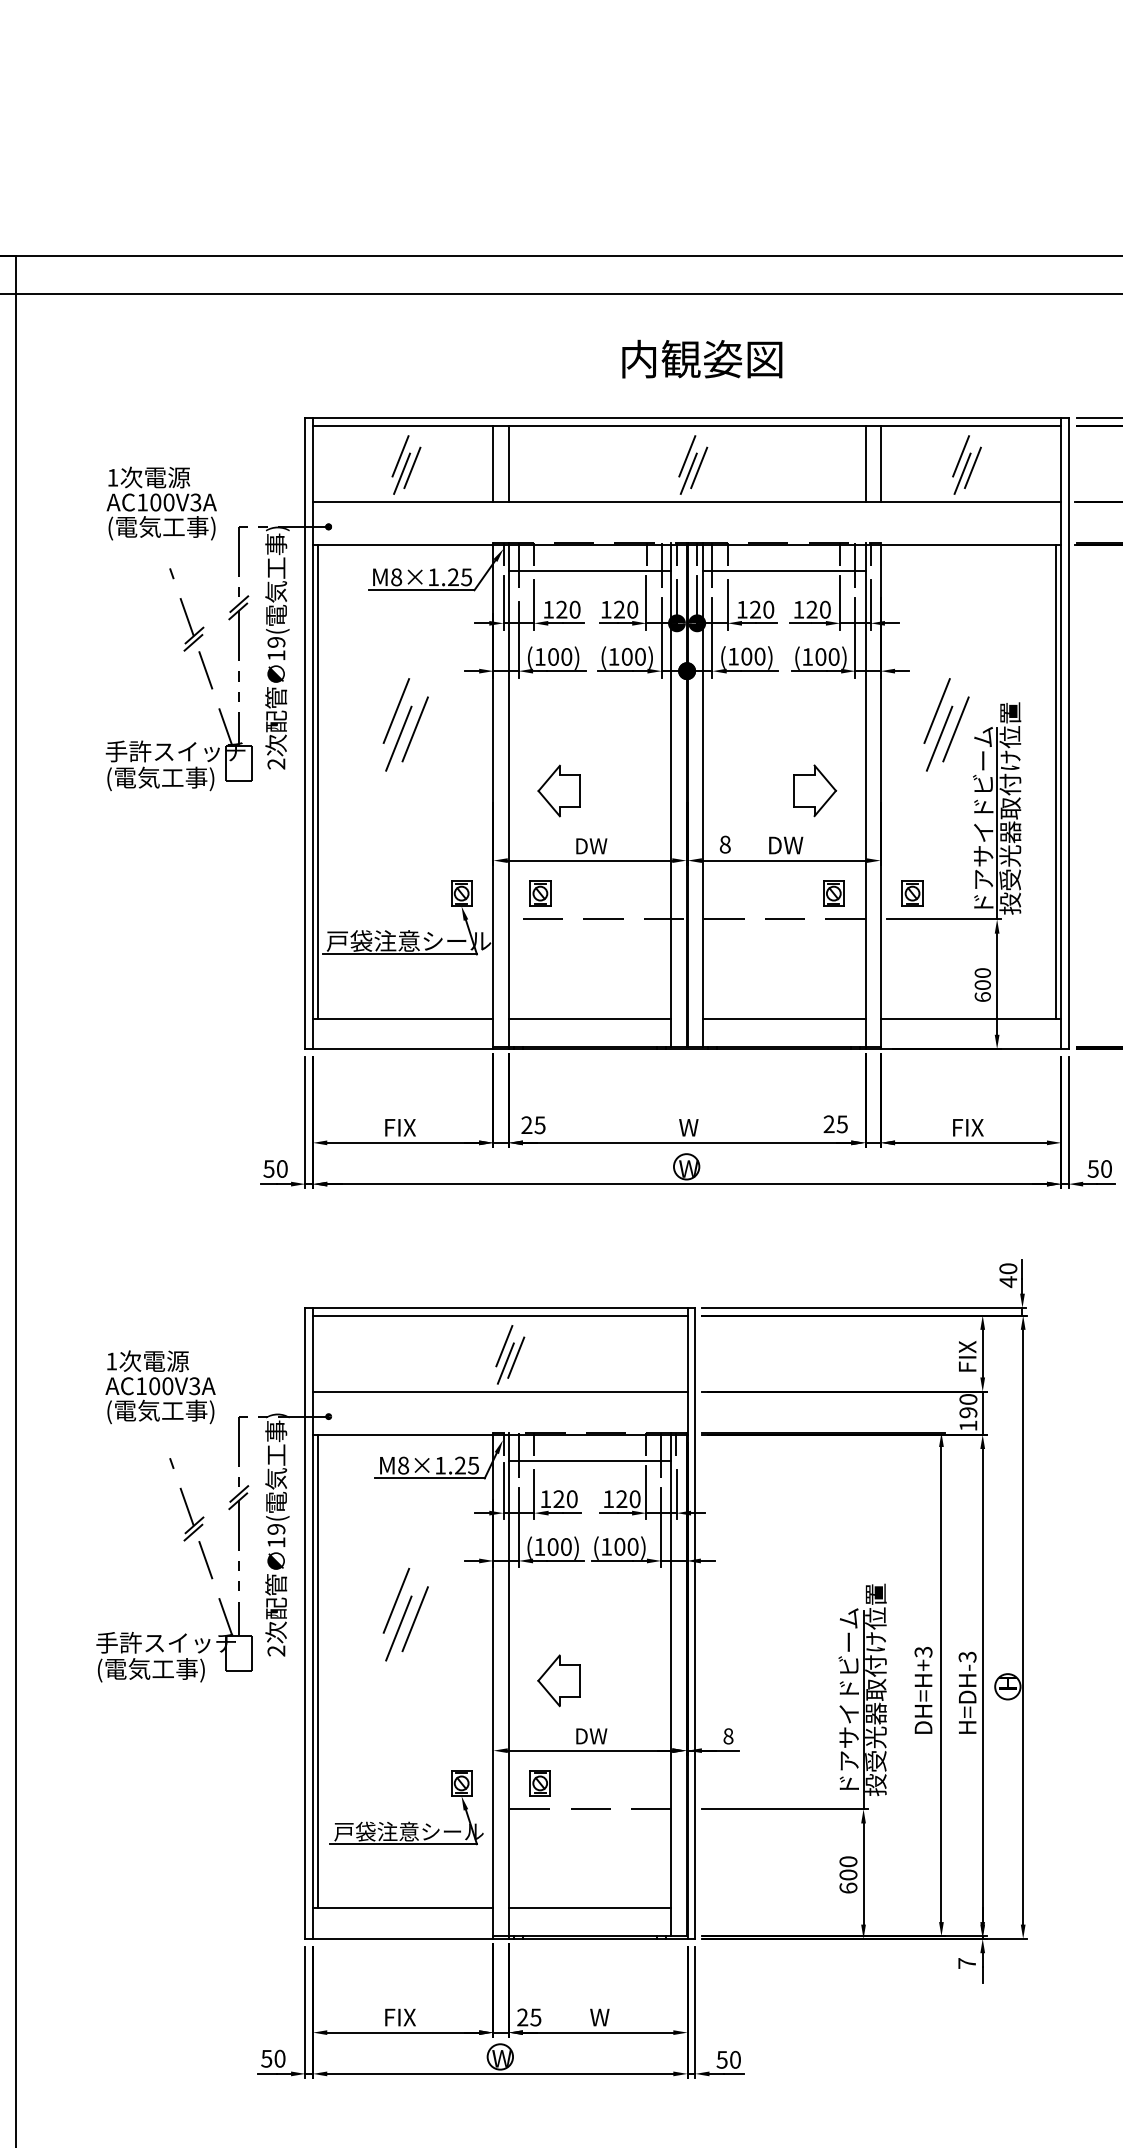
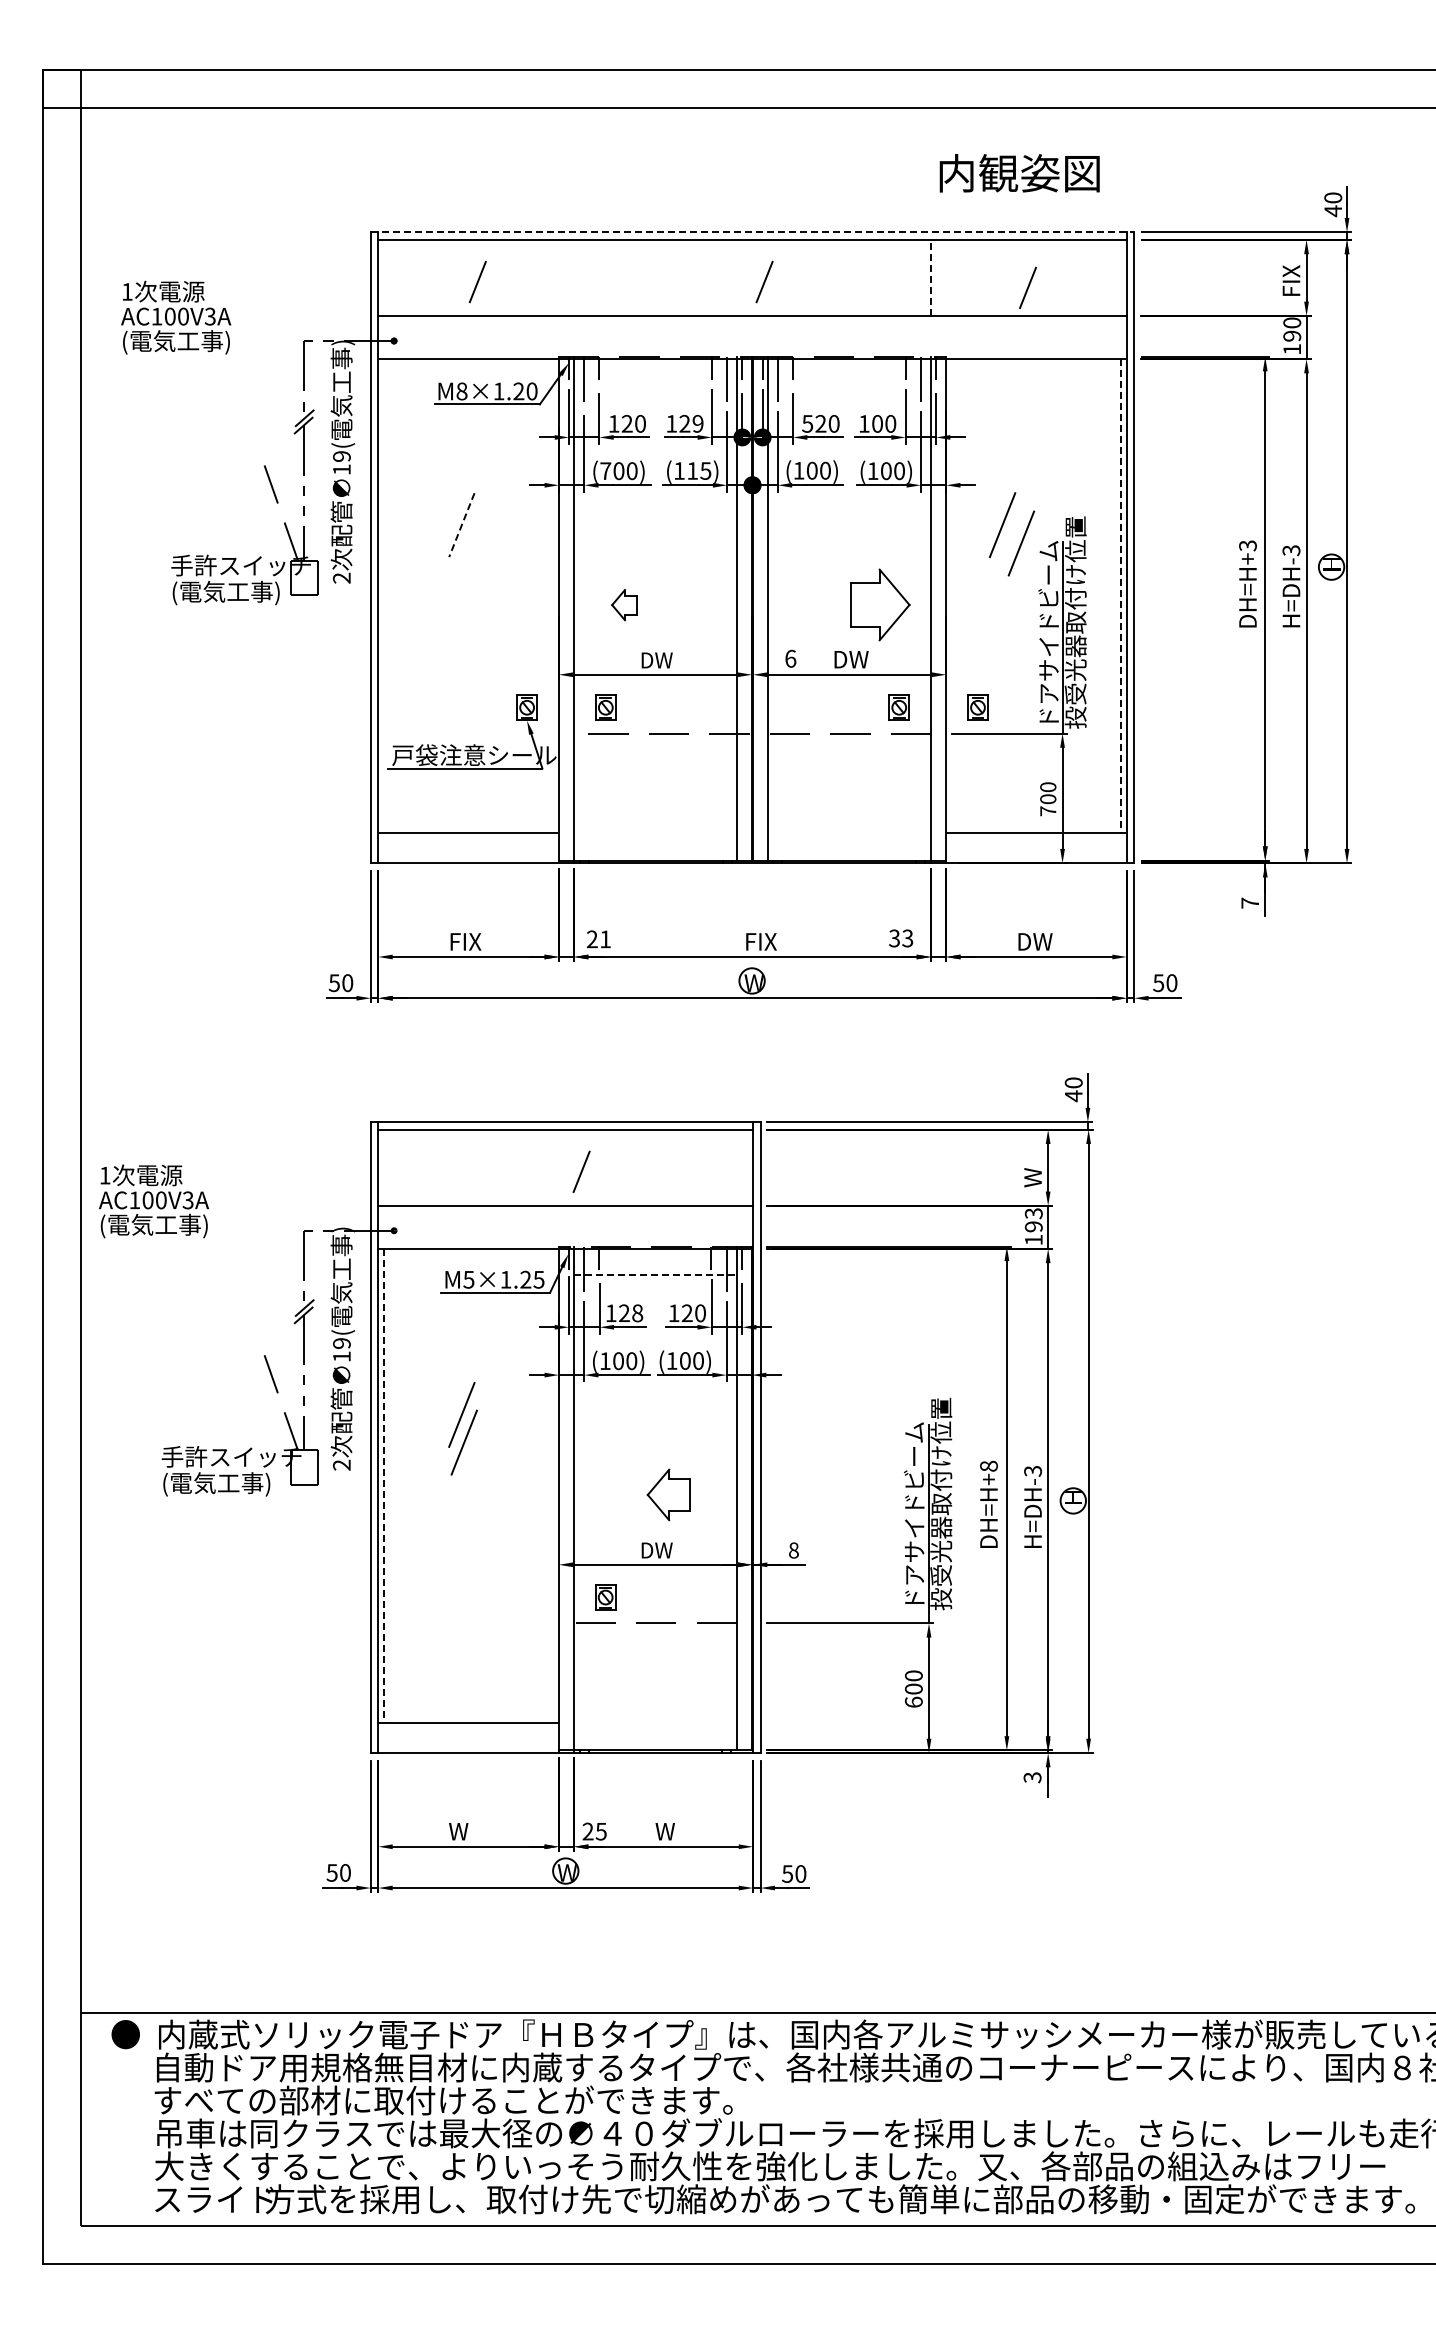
text: (702, 359) -> (1019, 173), moved
line: (687, 418) -> (752, 232), solid -> dashed
line: (400, 456) -> (465, 270), removed
line: (687, 456) -> (752, 270), removed
line: (961, 456) -> (1026, 270), removed
line: (493, 463) -> (558, 277), removed
line: (509, 463) -> (574, 277), removed
line: (865, 463) -> (930, 277), solid -> dashed
line: (881, 463) -> (946, 277), removed
line: (973, 467) -> (1038, 281), removed
line: (402, 473) -> (467, 287), removed
line: (689, 473) -> (754, 287), removed
text: (162, 503) -> (176, 317), moved
line: (590, 570) -> (655, 384), removed
line: (784, 570) -> (849, 384), removed
text: (466, 577) -> (531, 391), M8×1.25 -> M8×1.20
part: (186, 609) -> (251, 423), removed
text: (632, 609) -> (697, 423), 120 -> 129
text: (742, 609) -> (807, 423), 120 -> 520
text: (812, 609) -> (877, 423), 120 -> 100
text: (540, 656) -> (605, 470), (100) -> (700)
text: (634, 656) -> (699, 470), (100) -> (115)
line: (396, 711) -> (461, 525), solid -> dashed
line: (415, 729) -> (480, 543), removed
line: (398, 738) -> (463, 552), removed
line: (939, 738) -> (1004, 552), removed
line: (318, 781) -> (383, 595), removed
line: (1056, 781) -> (1121, 595), solid -> dashed
part: (559, 790) -> (624, 604), size x0.6
part: (815, 790) -> (880, 604), size x1.4
text: (725, 844) -> (790, 658), 8 -> 6
text: (983, 997) -> (1048, 811), 600 -> 700
line: (590, 1018) -> (655, 832), removed
line: (784, 1018) -> (849, 832), removed
text: (836, 1124) -> (901, 938), 25 -> 33
text: (540, 1125) -> (605, 939), 25 -> 21
text: (695, 1127) -> (760, 941), W -> FIX
text: (971, 1127) -> (1036, 941), FIX -> DW
line: (504, 1346) -> (569, 1160), removed
text: (967, 1357) -> (1032, 1171), FIX -> W
line: (506, 1363) -> (571, 1177), removed
text: (160, 1387) -> (153, 1201), moved
text: (968, 1399) -> (1033, 1213), 190 -> 193
line: (590, 1460) -> (655, 1274), solid -> dashed
text: (403, 1465) -> (468, 1279), M8×1.25 -> M5×1.25
part: (186, 1499) -> (251, 1313), removed
text: (572, 1499) -> (637, 1313), 120 -> 128
line: (415, 1619) -> (480, 1433), removed
text: (923, 1651) -> (988, 1465), DH=H+3 -> DH=H+8
line: (318, 1671) -> (383, 1485), solid -> dashed
part: (559, 1680) -> (668, 1494), moved
part: (409, 1821) -> (474, 1635), removed
line: (590, 1908) -> (655, 1722), removed
text: (967, 1963) -> (1032, 1777), 7 -> 3
text: (400, 2017) -> (465, 1831), FIX -> W

